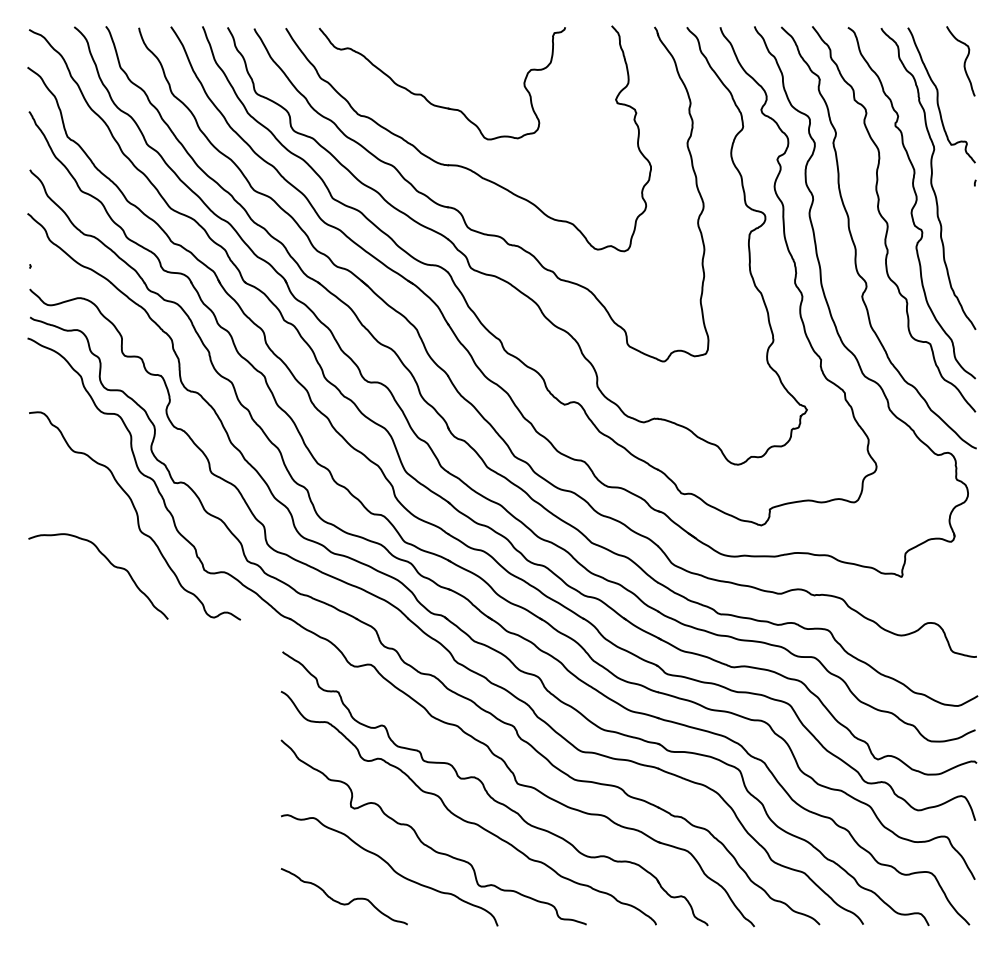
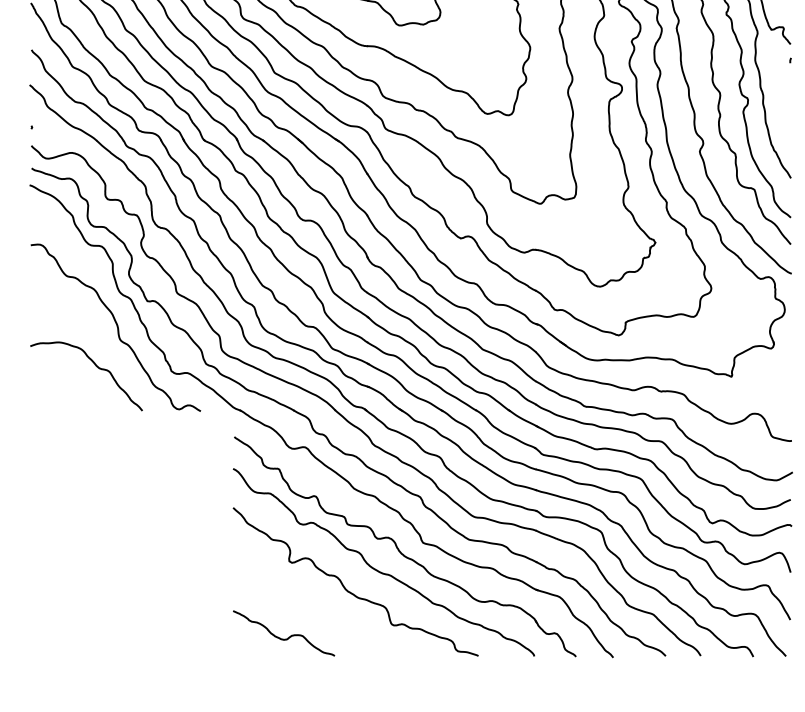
curve: (391, 869) -> (321, 611), removed

